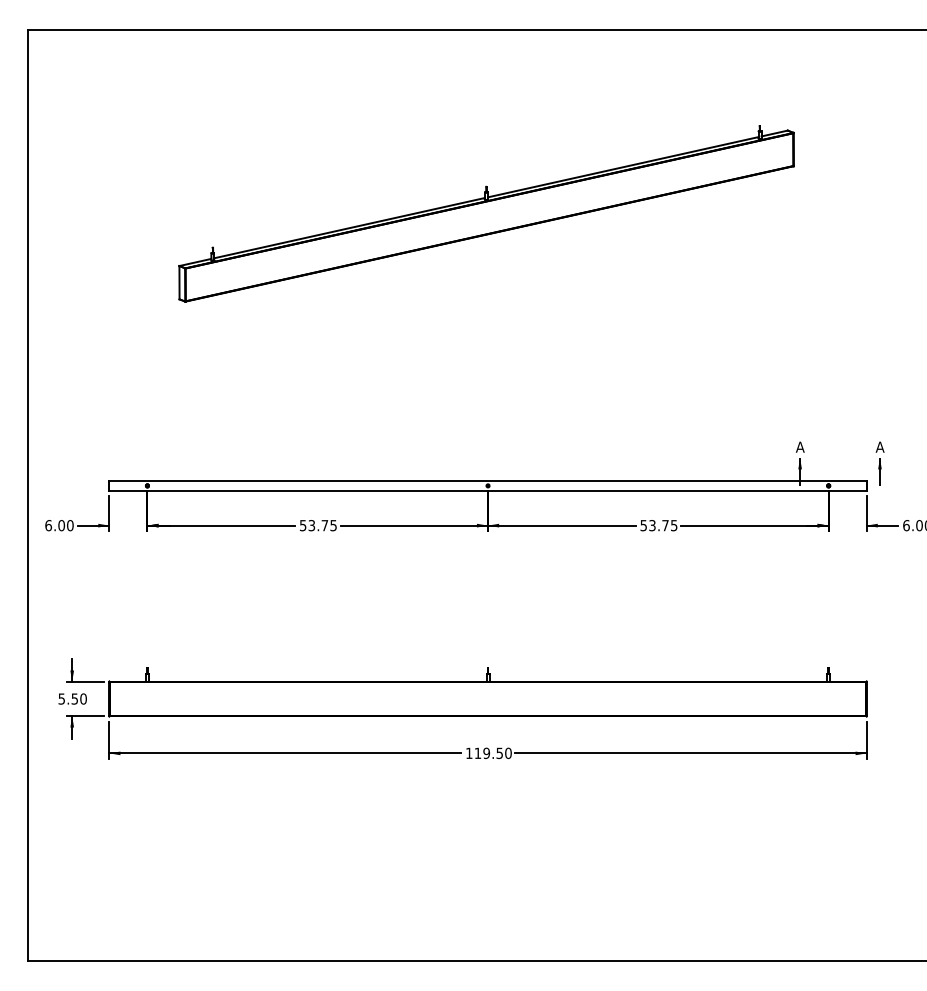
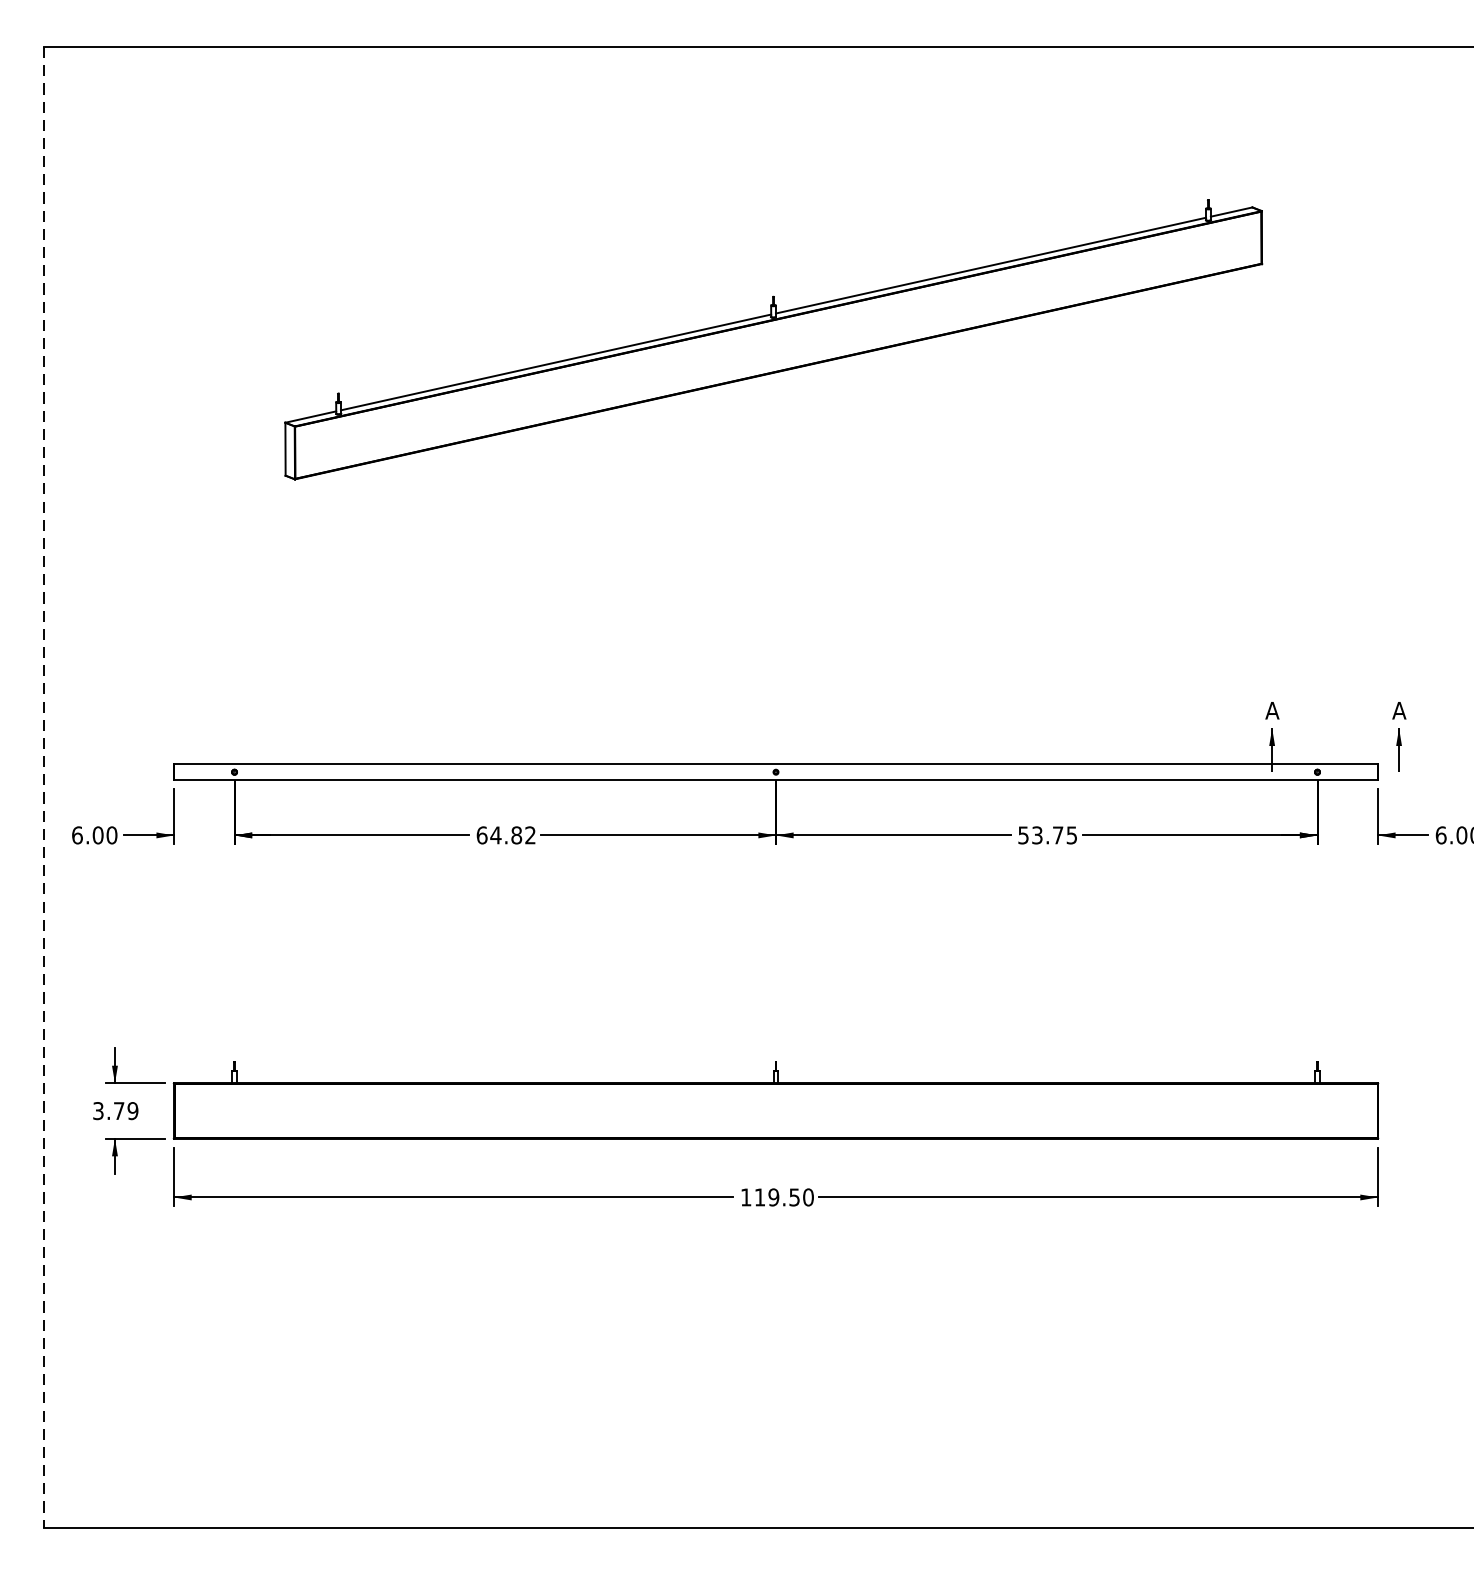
line: (27, 495) -> (43, 787), solid -> dashed
text: (317, 525) -> (504, 835), 53.75 -> 64.82
text: (72, 698) -> (115, 1110), 5.50 -> 3.79

